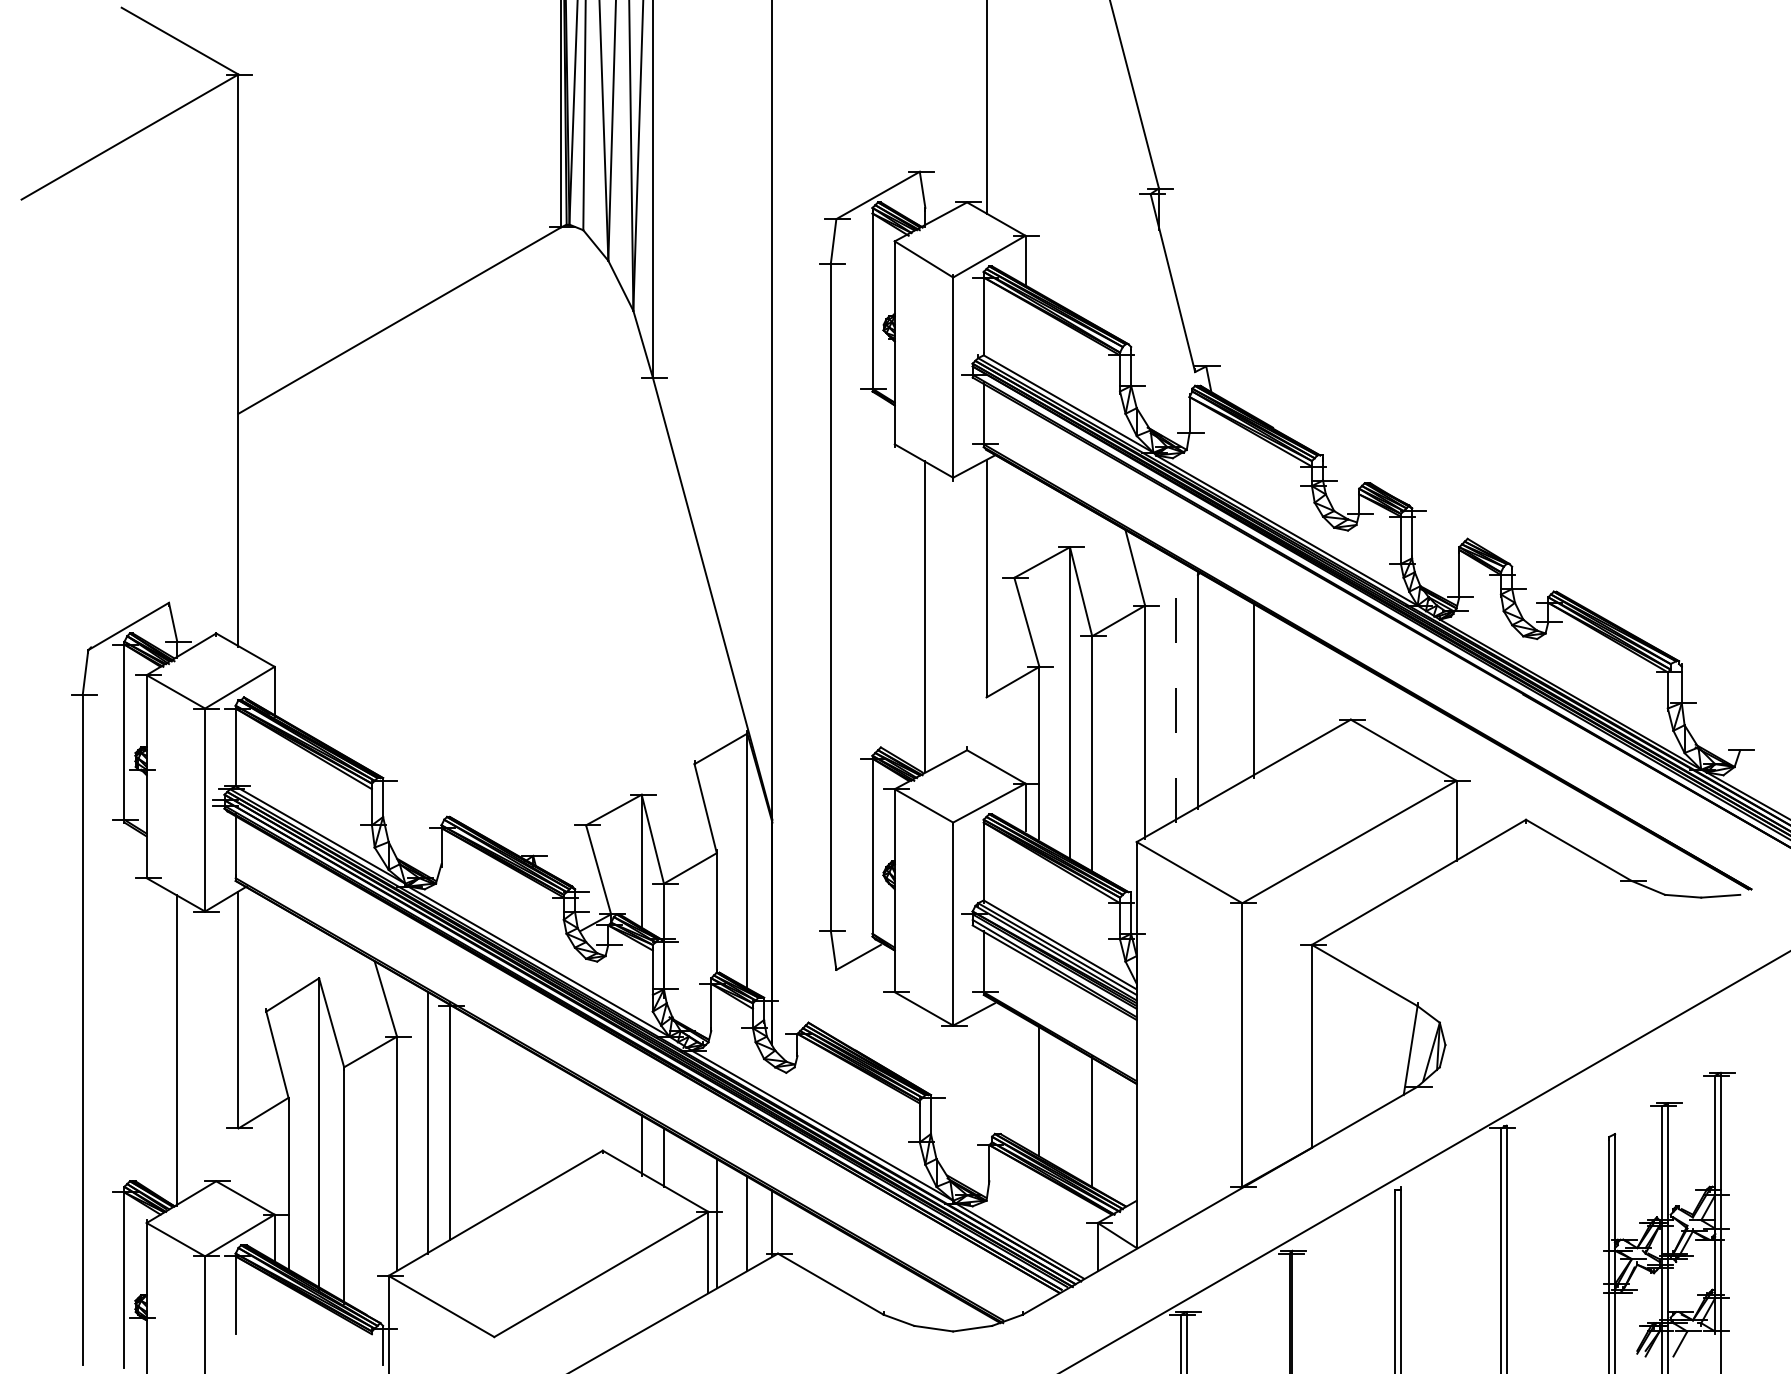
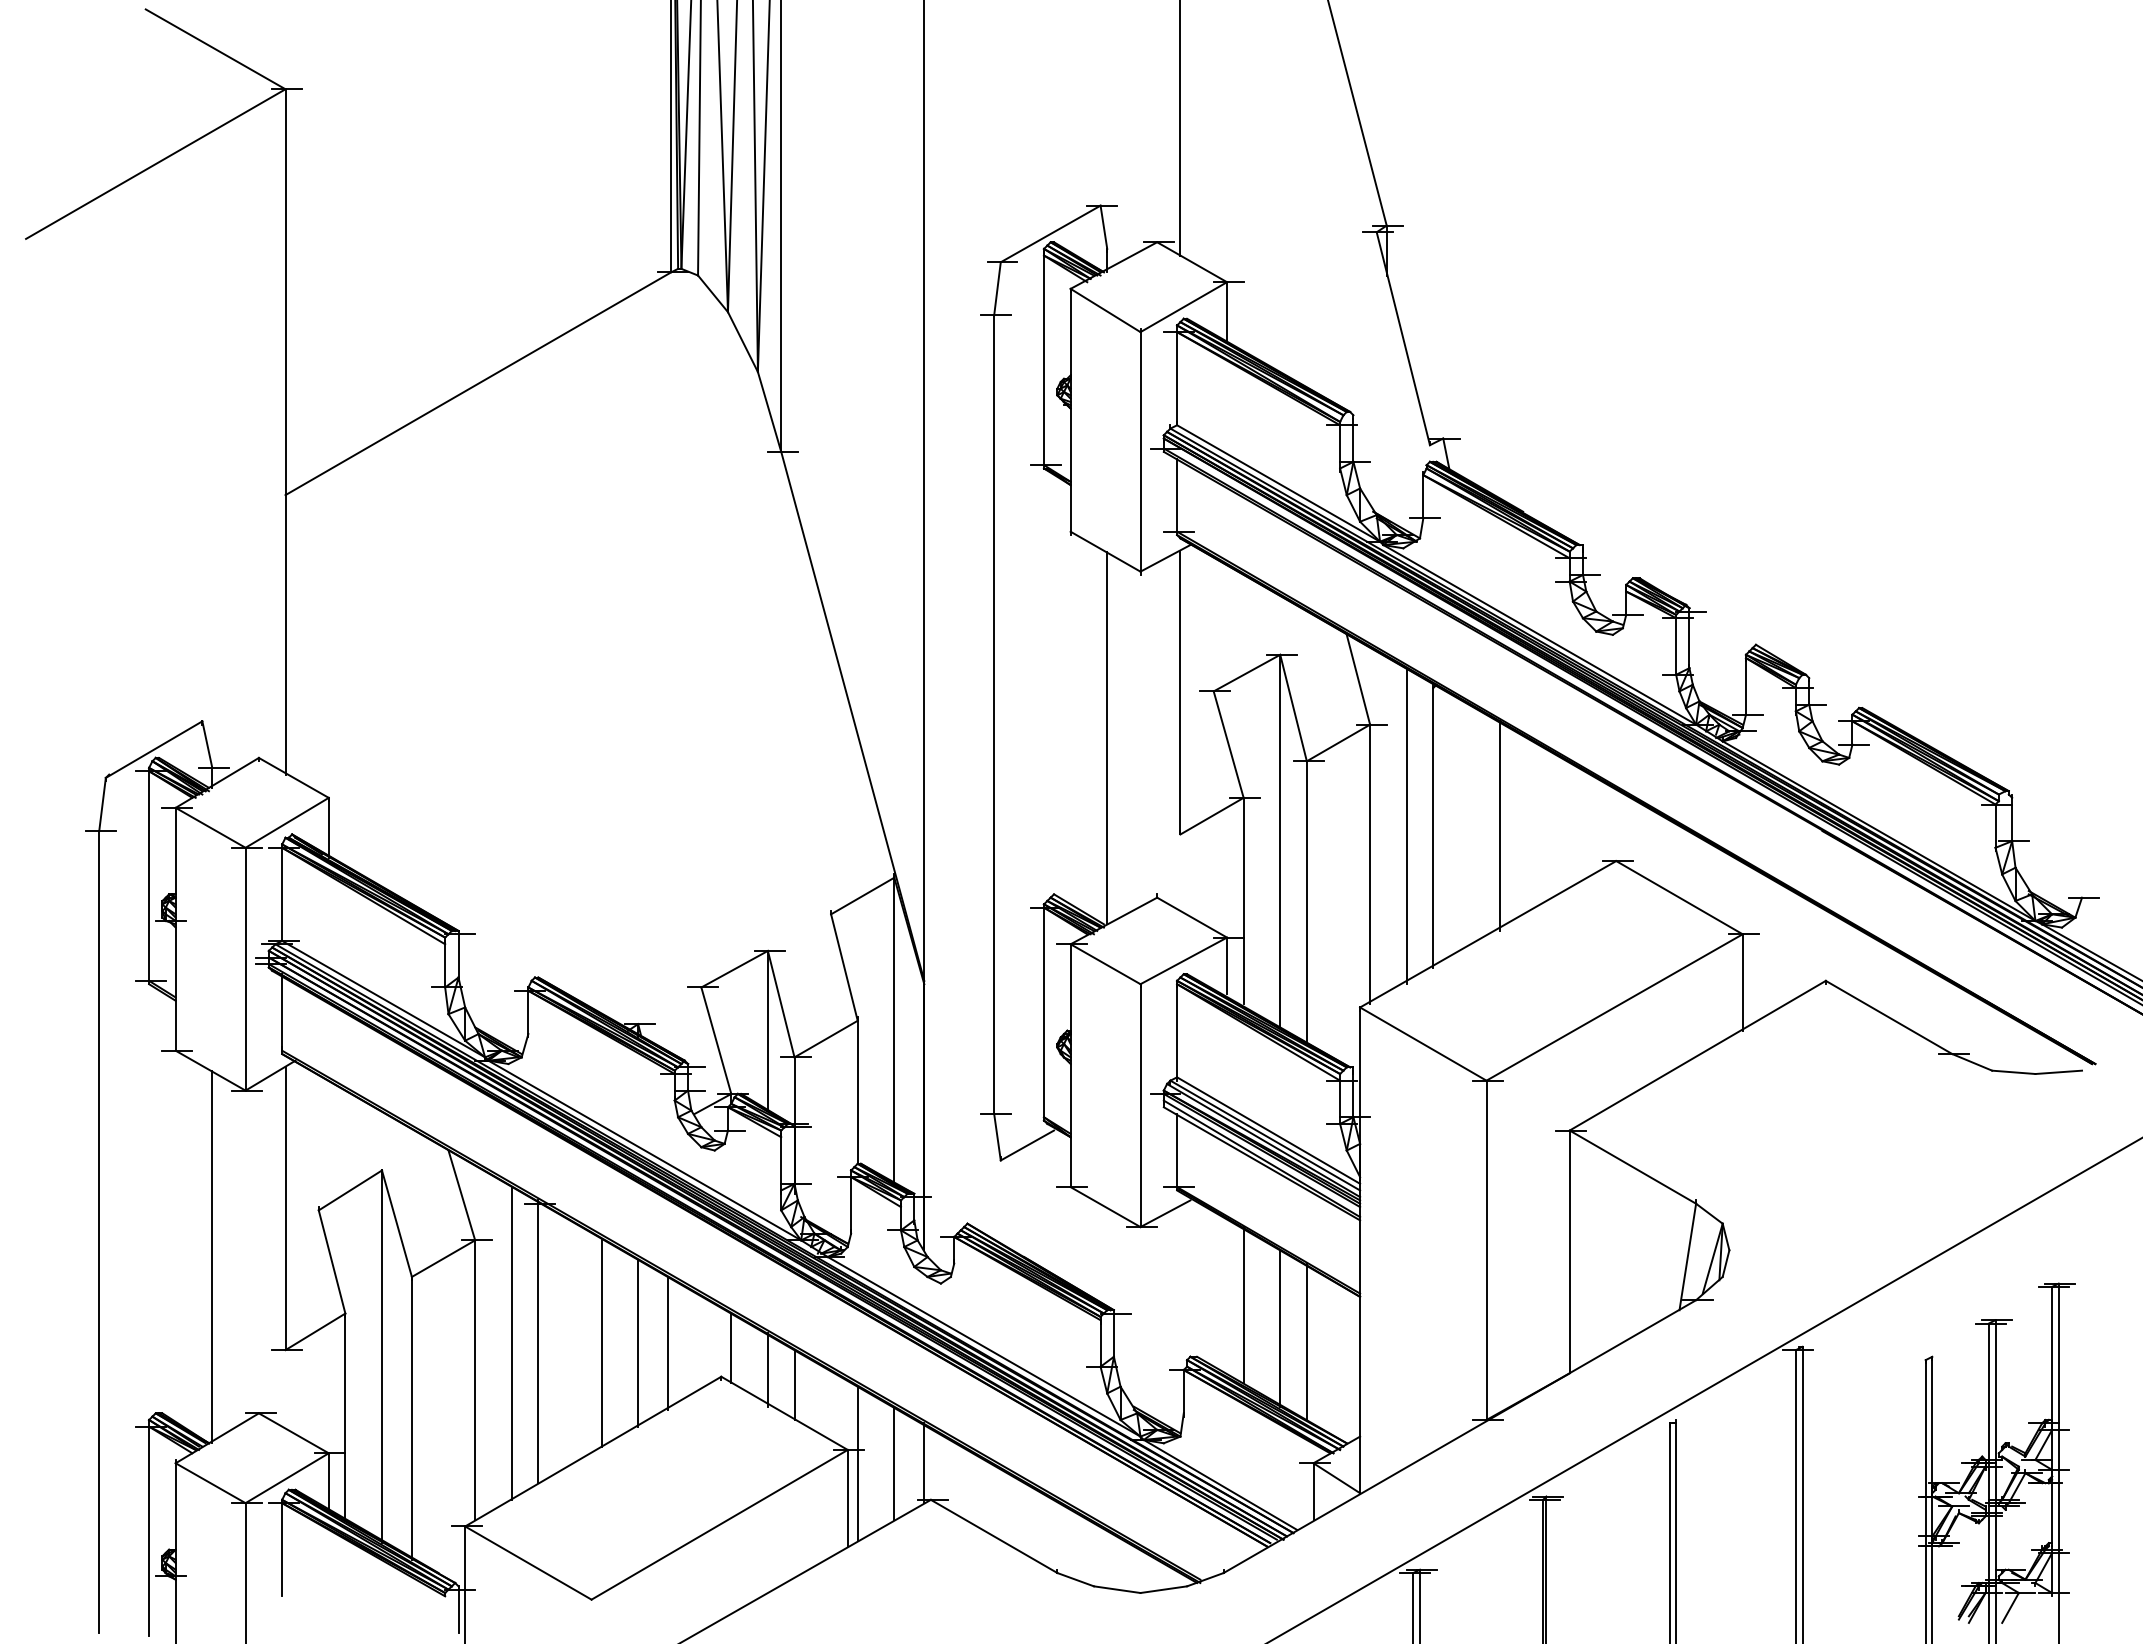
line: (1175, 689) -> (1406, 825), dashed -> solid
line: (1070, 1110) -> (1280, 1328), added
line: (502, 1122) -> (601, 1343), added
line: (533, 1122) -> (638, 1343), added
line: (558, 1122) -> (668, 1343), added
line: (611, 1127) -> (731, 1348), added

